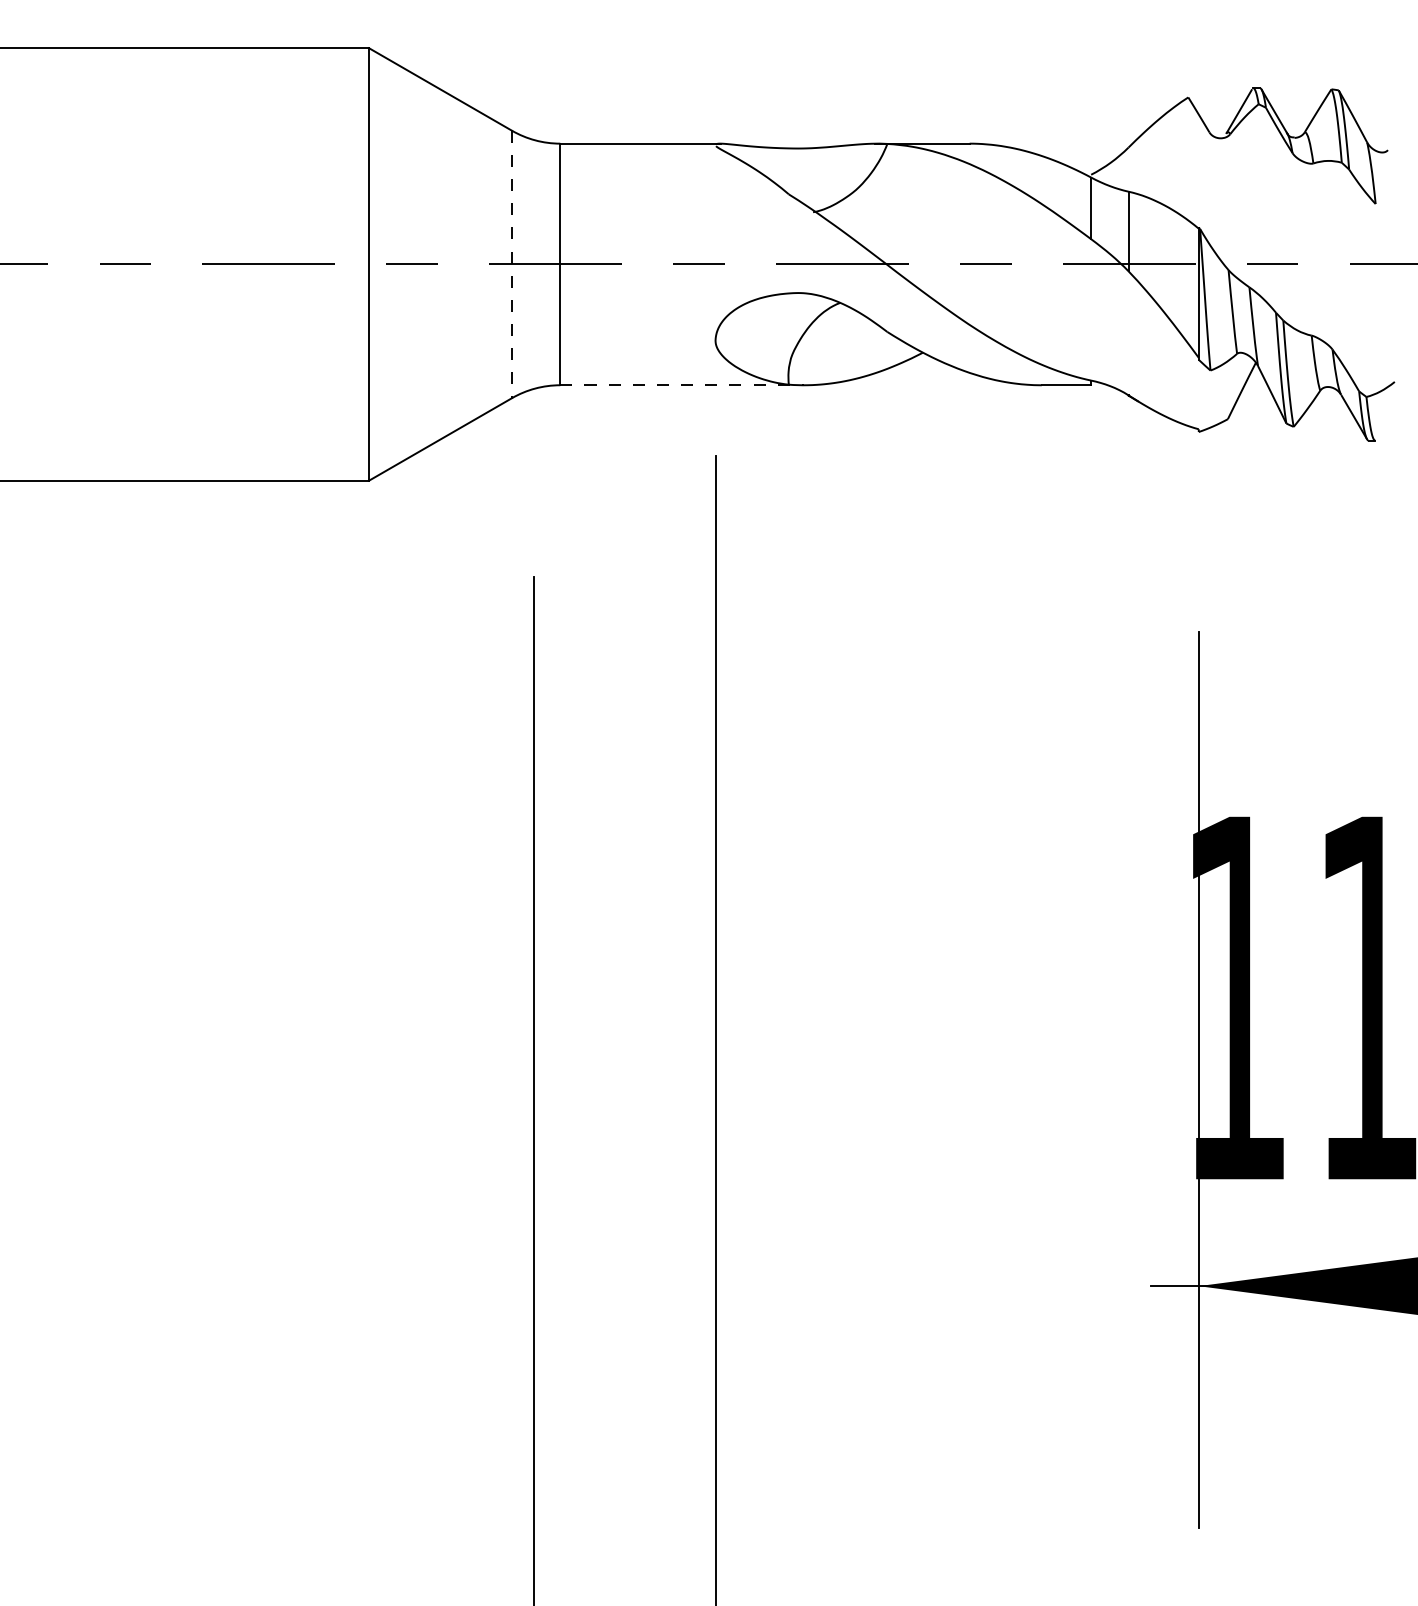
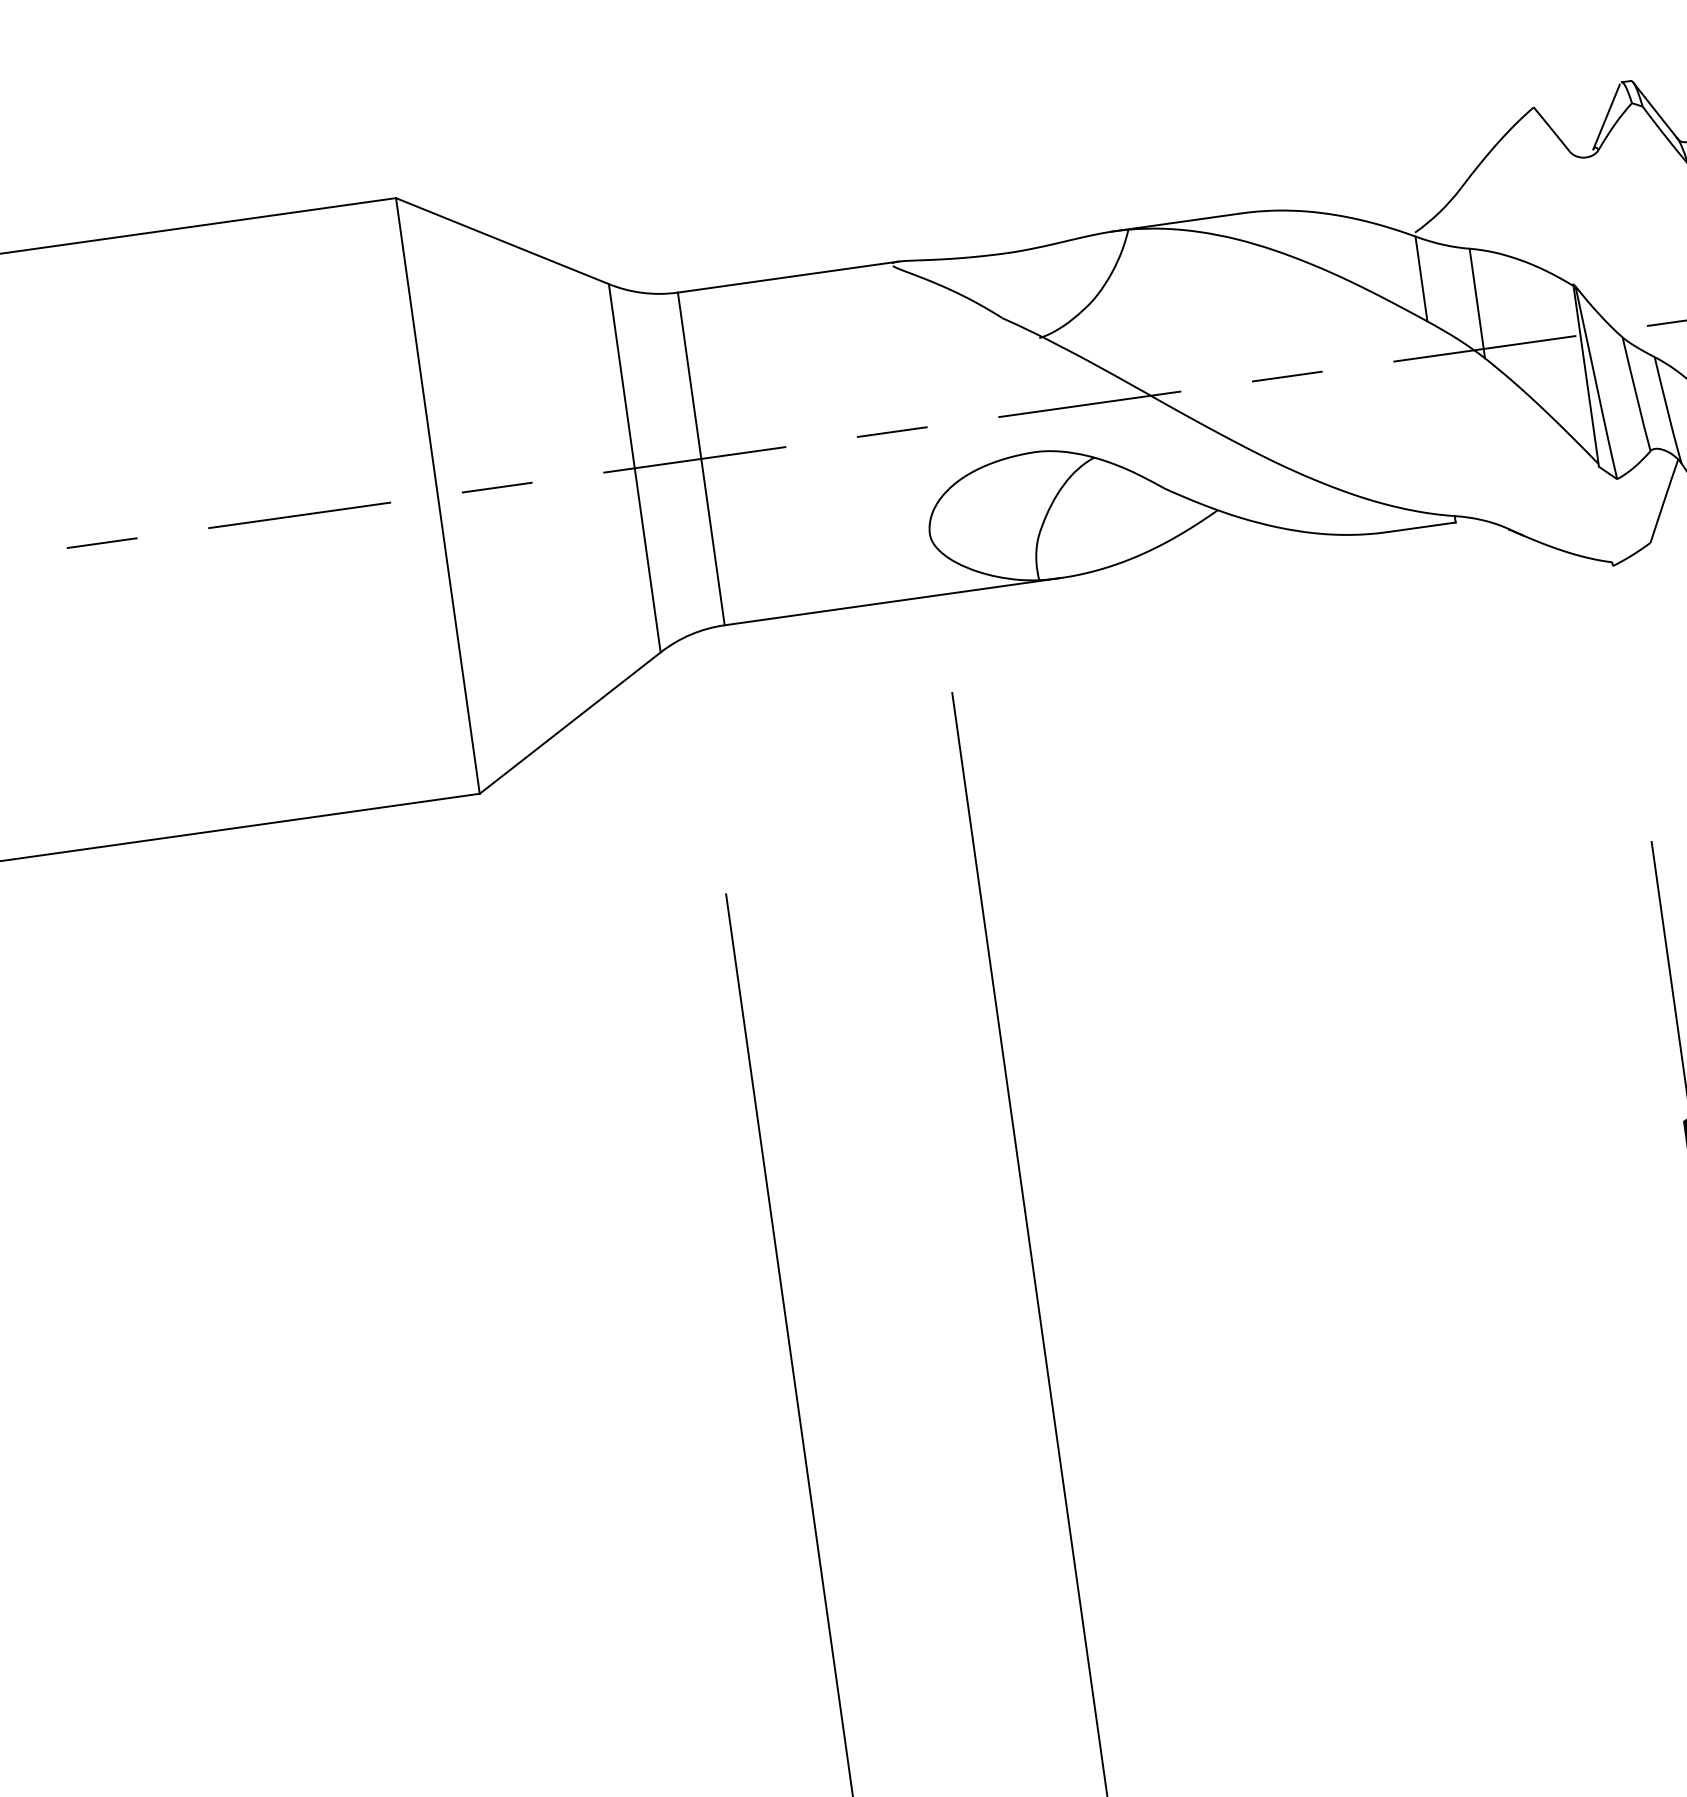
line: (511, 264) -> (634, 468), dashed -> solid
line: (682, 385) -> (893, 601), dashed -> solid

